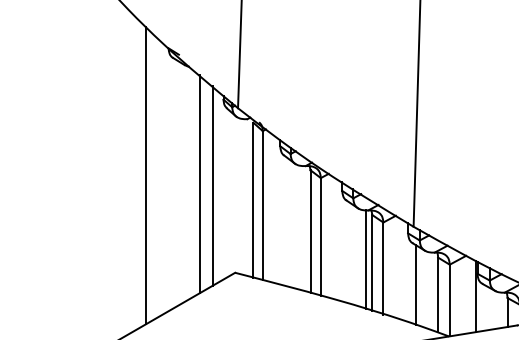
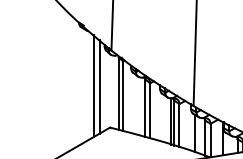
line: (146, 174) -> (68, 81), removed

